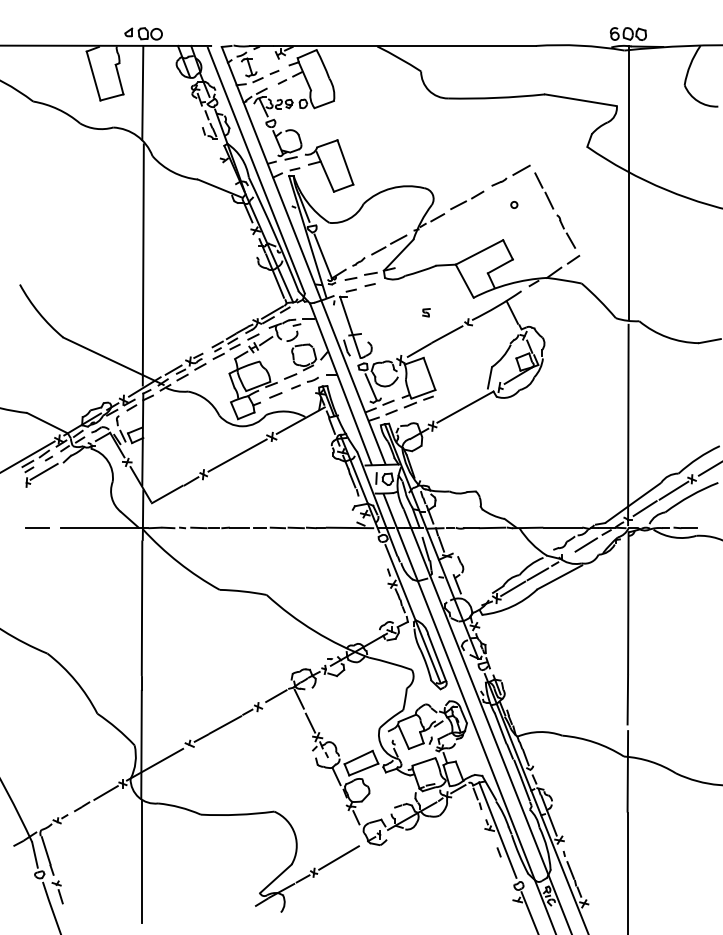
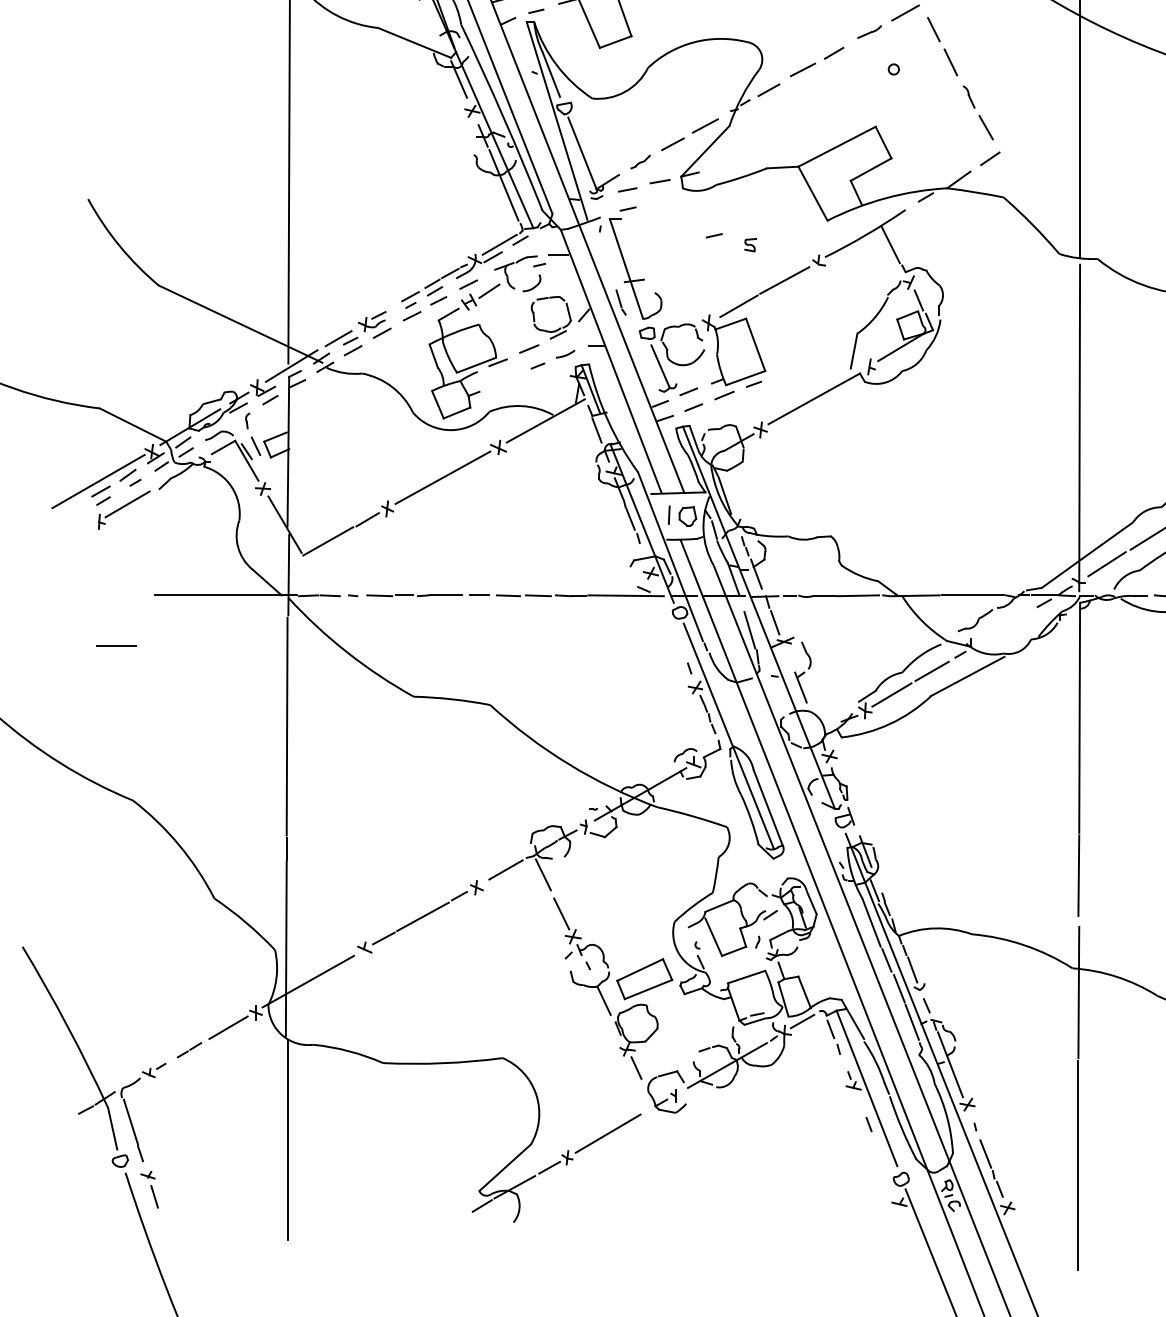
line: (369, 284) -> (713, 234), moved
line: (275, 395) -> (504, 379), removed
line: (37, 527) -> (116, 645), moved
line: (586, 544) -> (1011, 622), removed

